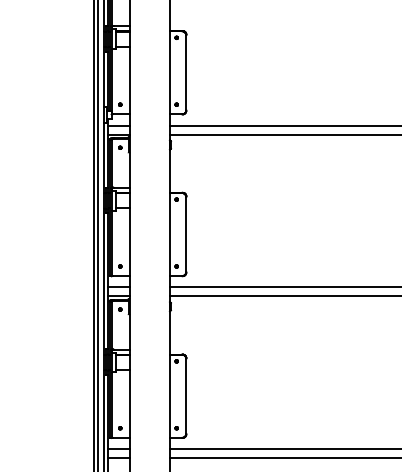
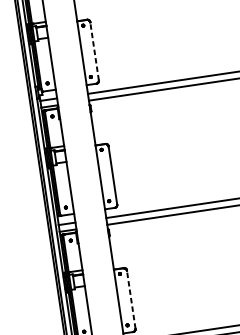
line: (186, 72) -> (94, 51), solid -> dashed
line: (186, 396) -> (131, 299), solid -> dashed

